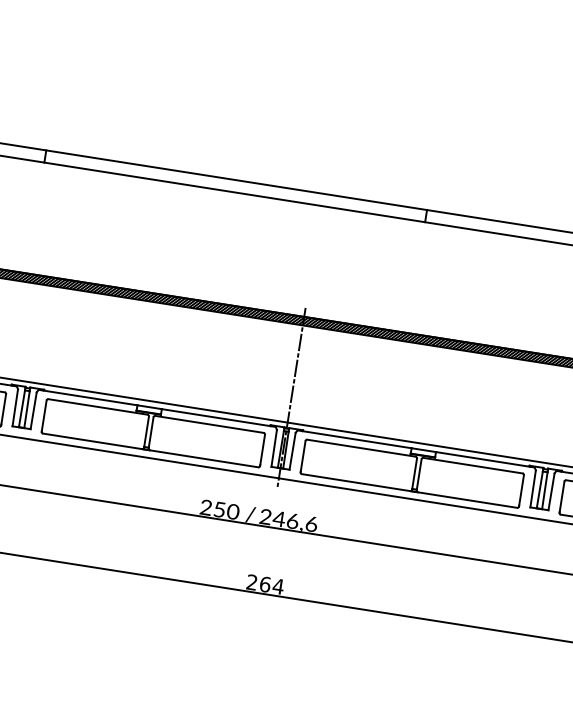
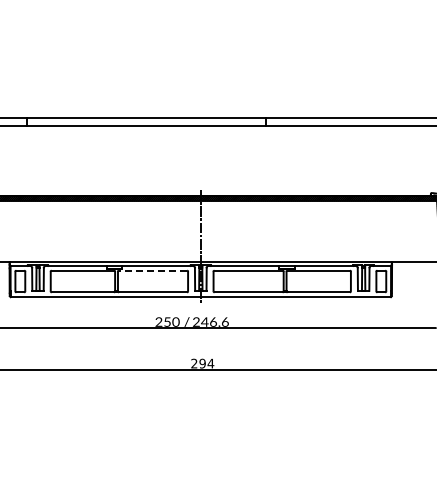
line: (208, 423) -> (152, 270), solid -> dashed
text: (265, 584) -> (202, 363), 264 -> 294

